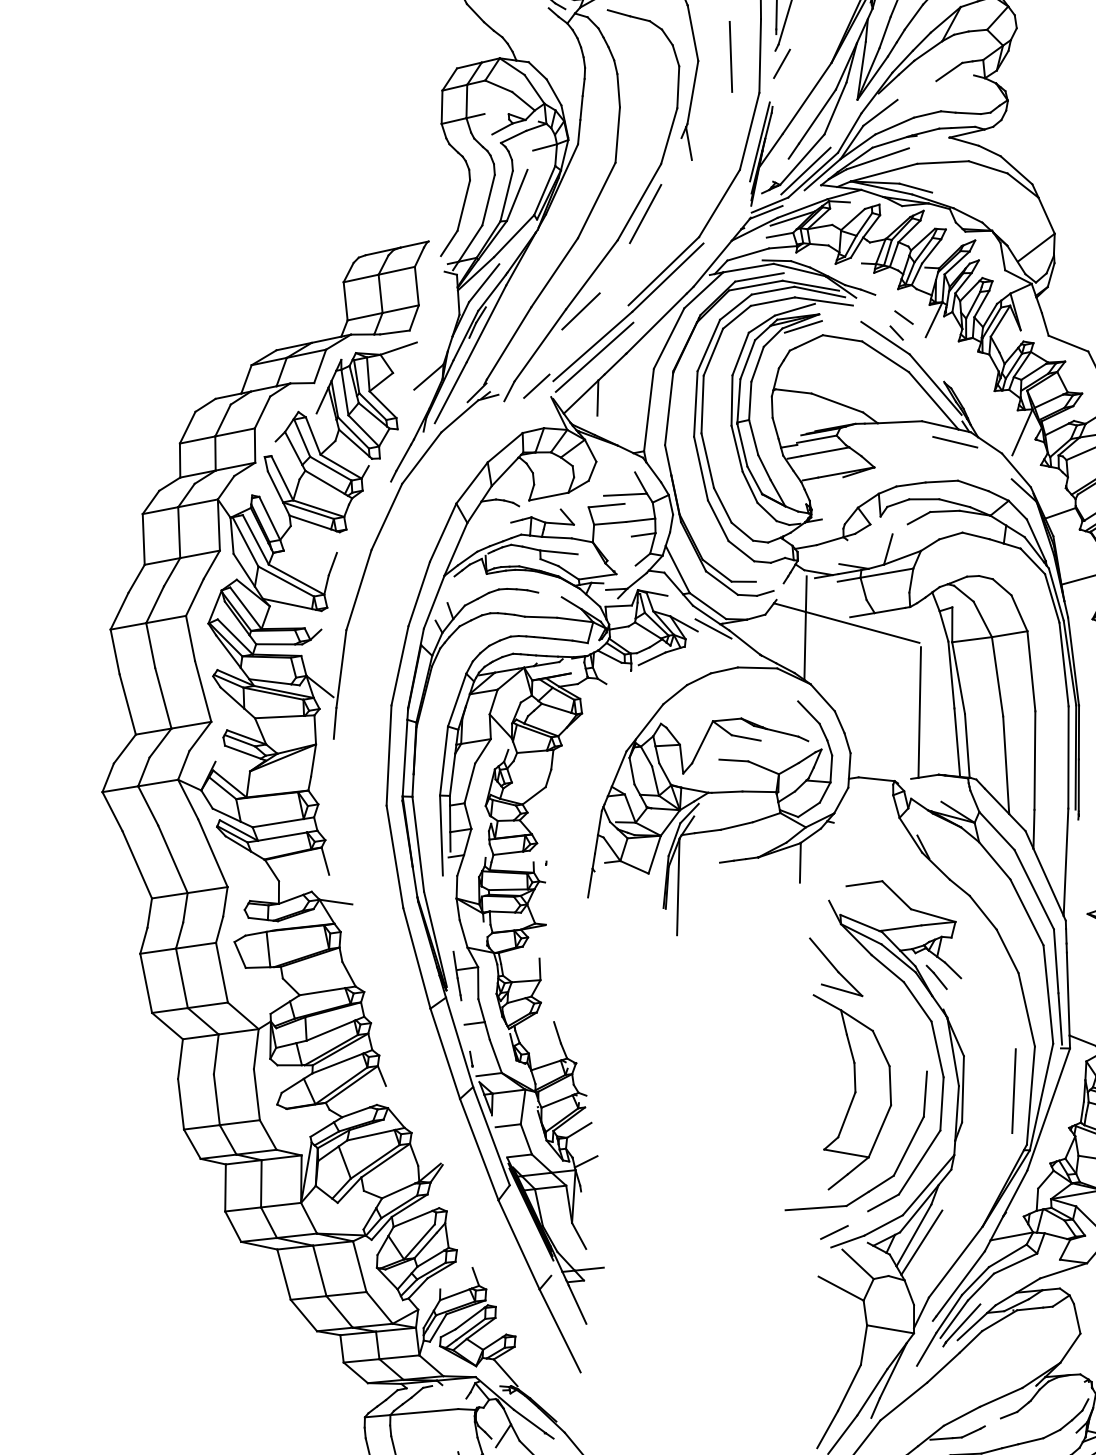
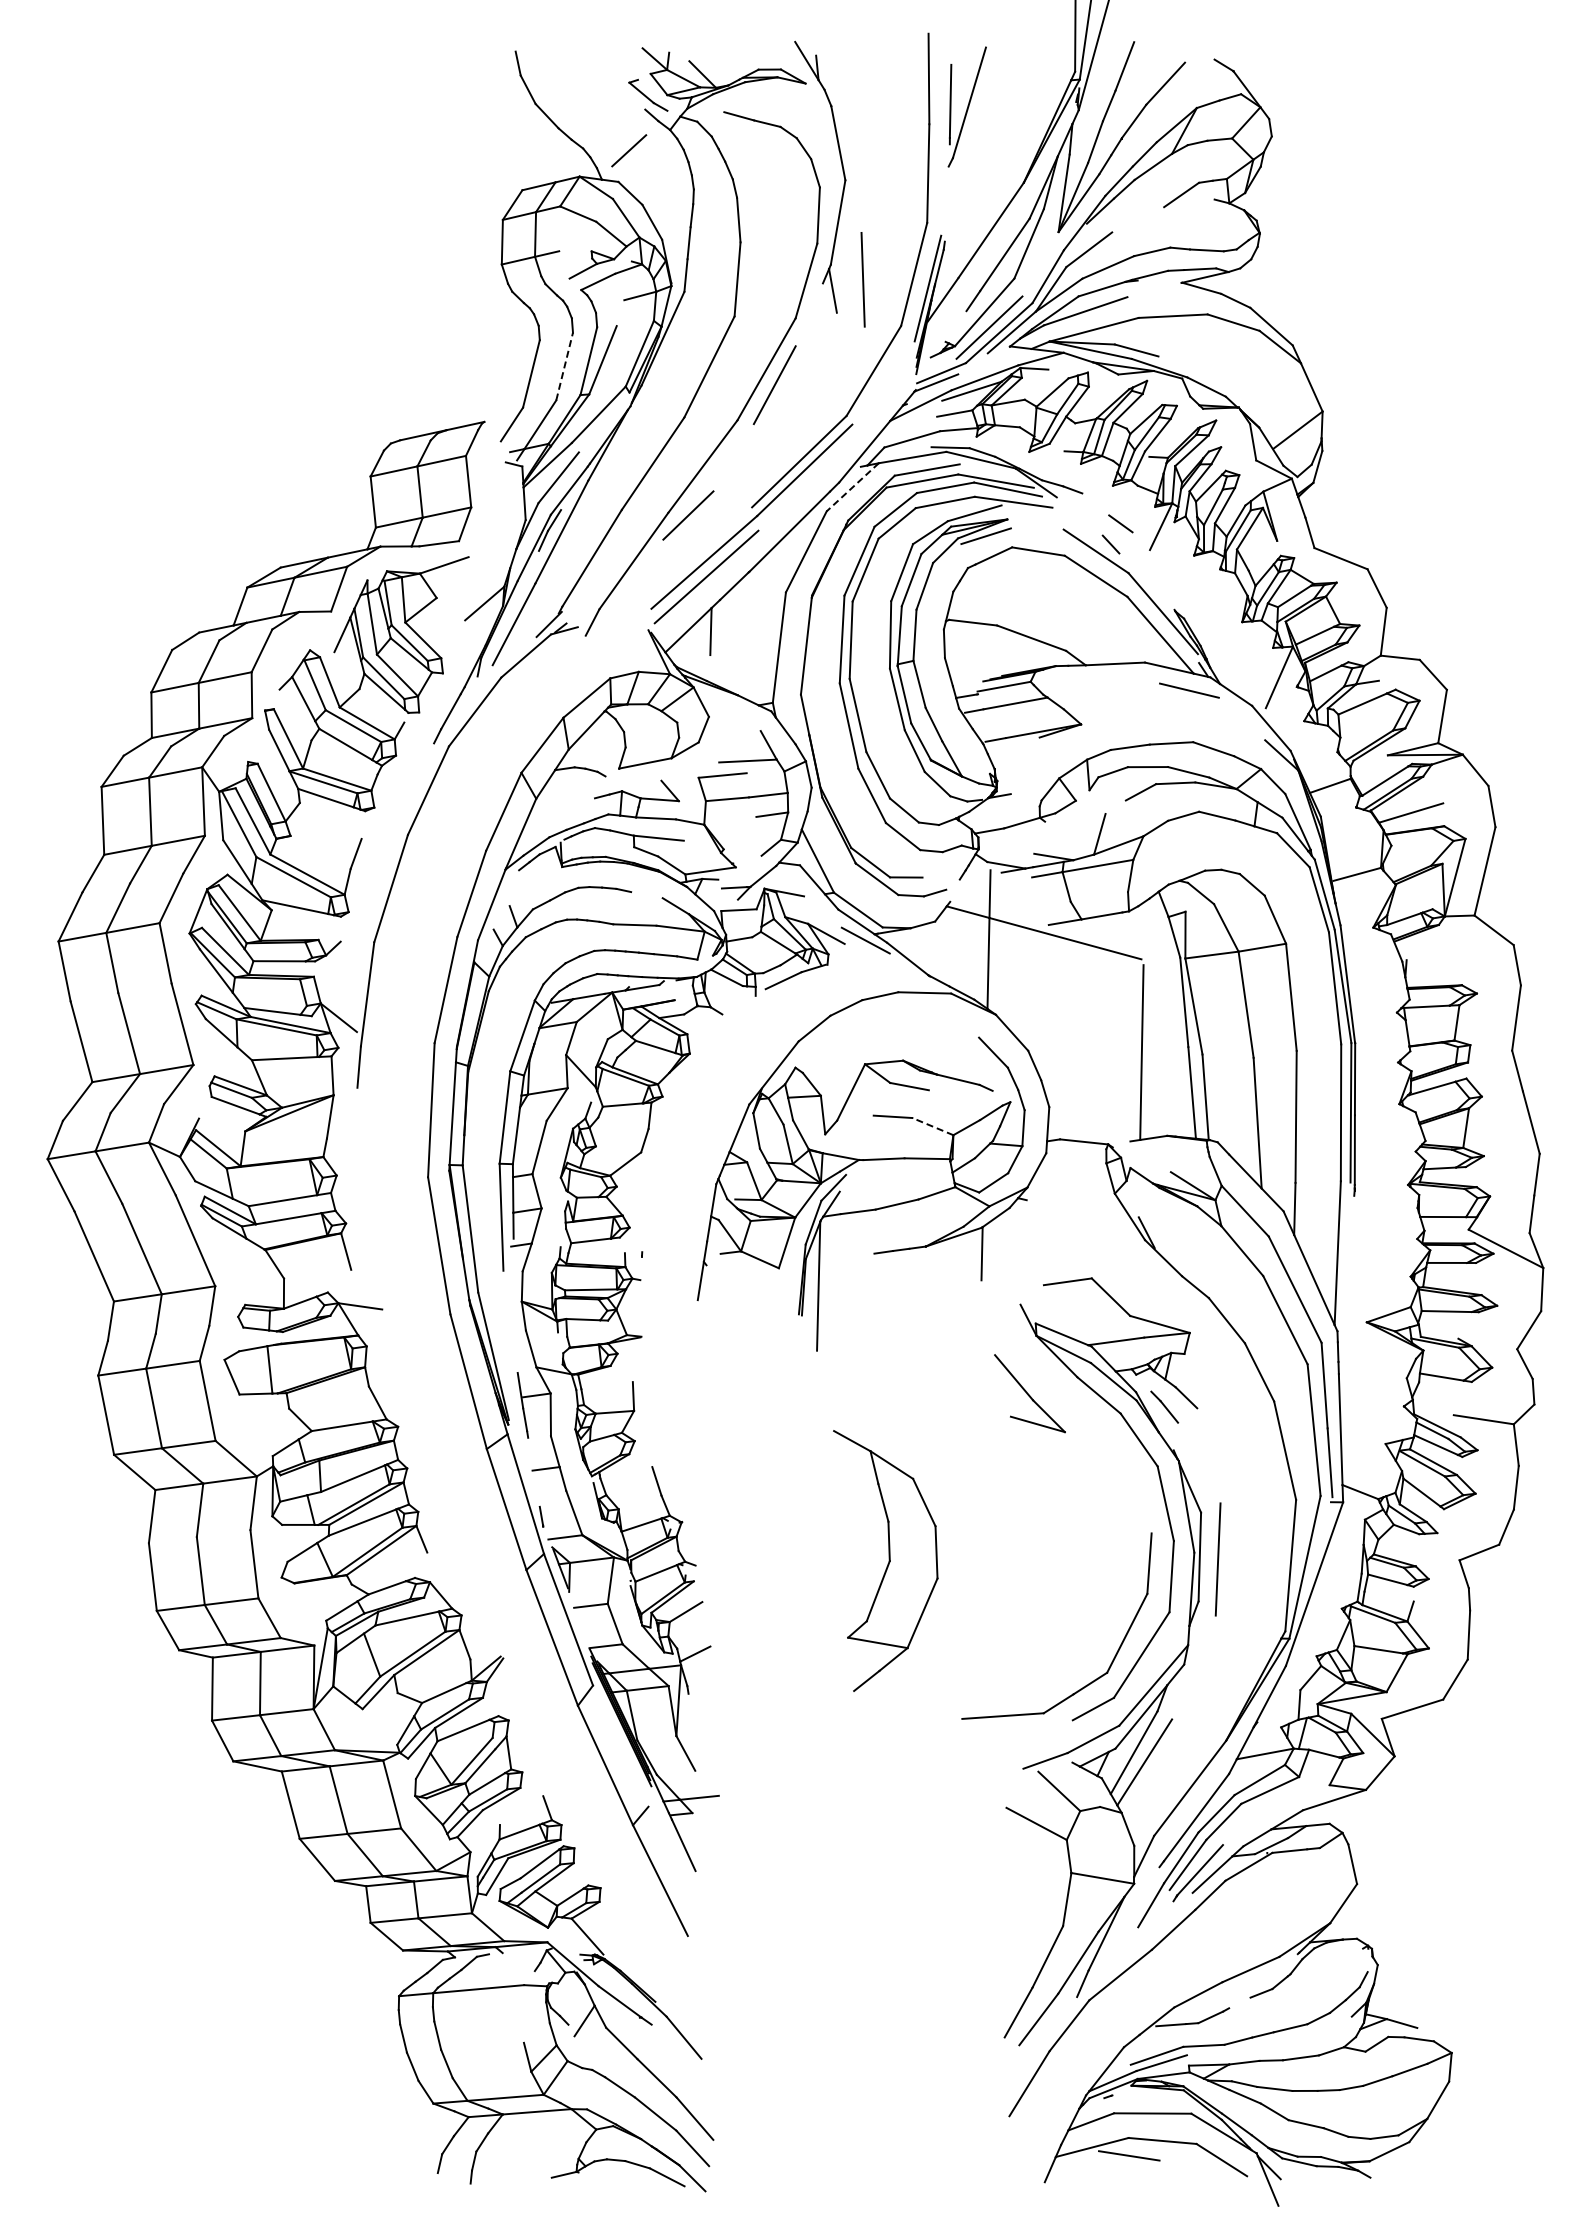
line: (730, 56) -> (862, 279), moved
line: (782, 64) -> (957, 184), removed
line: (488, 200) -> (564, 366), solid -> dashed
line: (703, 290) -> (852, 487), solid -> dashed
line: (537, 386) -> (629, 150), moved
line: (763, 767) -> (932, 1126), solid -> dashed
part: (852, 1091) -> (885, 1560), moved
line: (1013, 1091) -> (1217, 1559), moved
line: (834, 1232) -> (1027, 1748), removed

